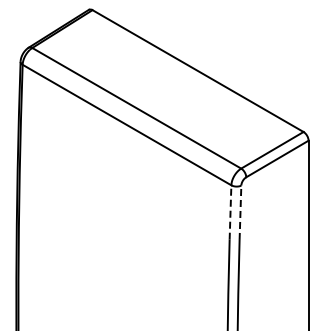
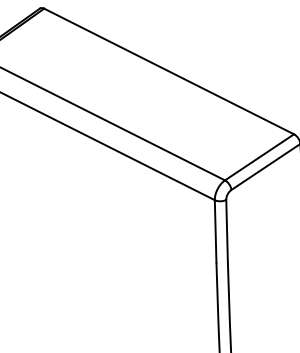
line: (230, 212) -> (215, 231), dashed -> solid
line: (240, 212) -> (227, 230), dashed -> solid

